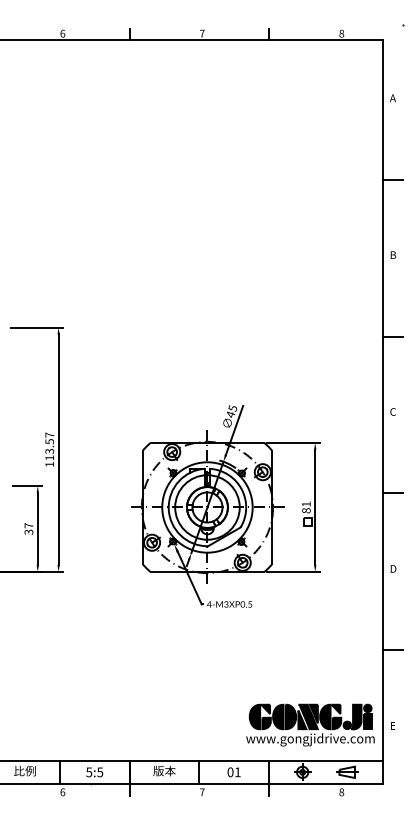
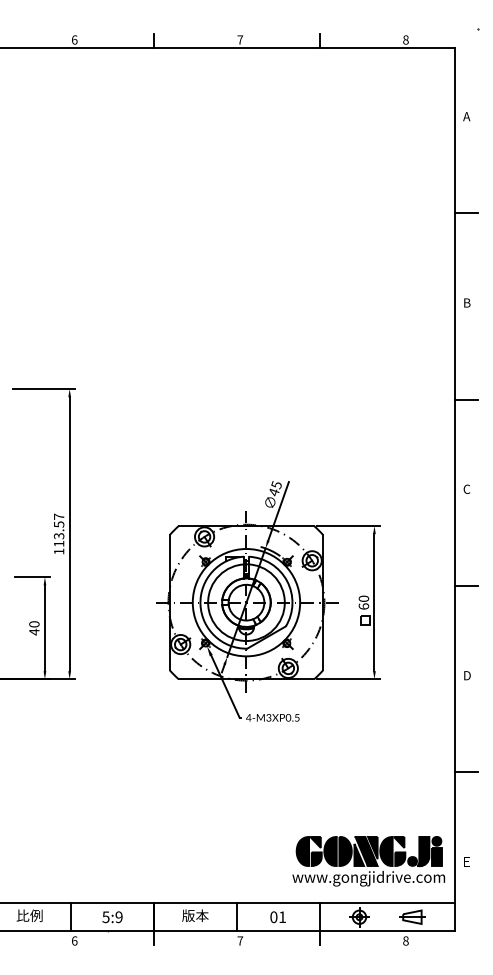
text: (306, 507) -> (363, 602), 81 -> 60
text: (28, 529) -> (34, 628), 37 -> 40
text: (99, 771) -> (118, 916), 5:5 -> 5:9

